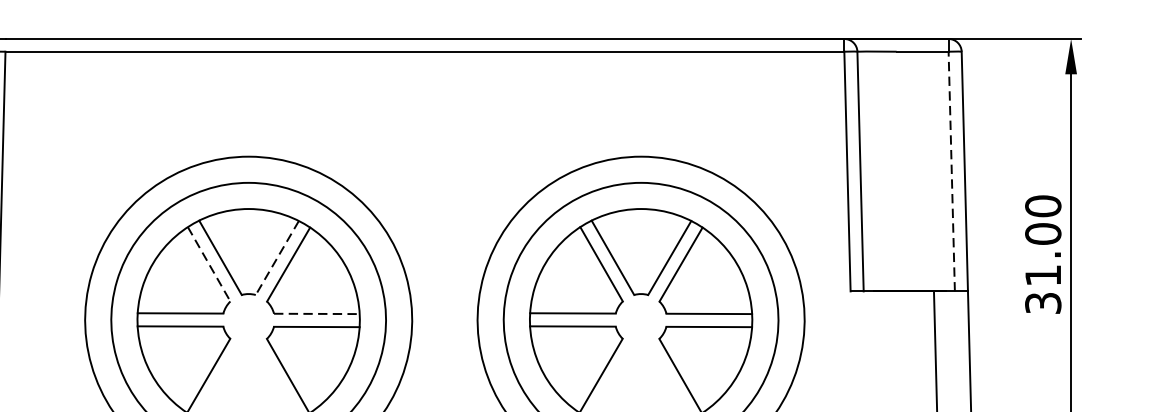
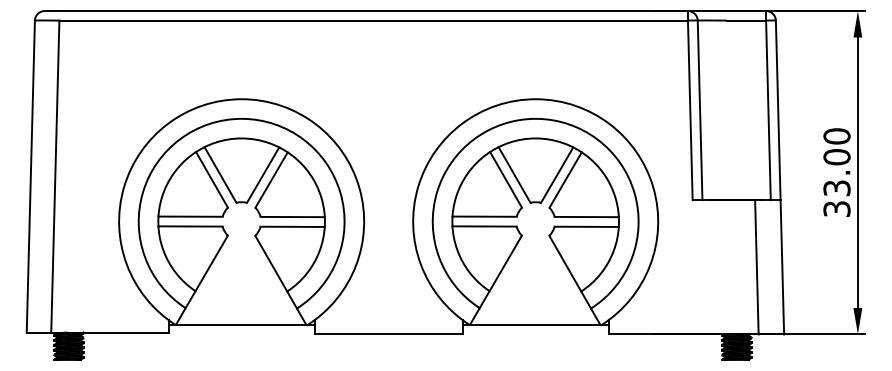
line: (951, 171) -> (768, 110), dashed -> solid
line: (276, 258) -> (262, 175), dashed -> solid
line: (209, 265) -> (212, 180), dashed -> solid
text: (1042, 275) -> (836, 188), 31.00 -> 33.00
line: (317, 314) -> (293, 217), dashed -> solid

